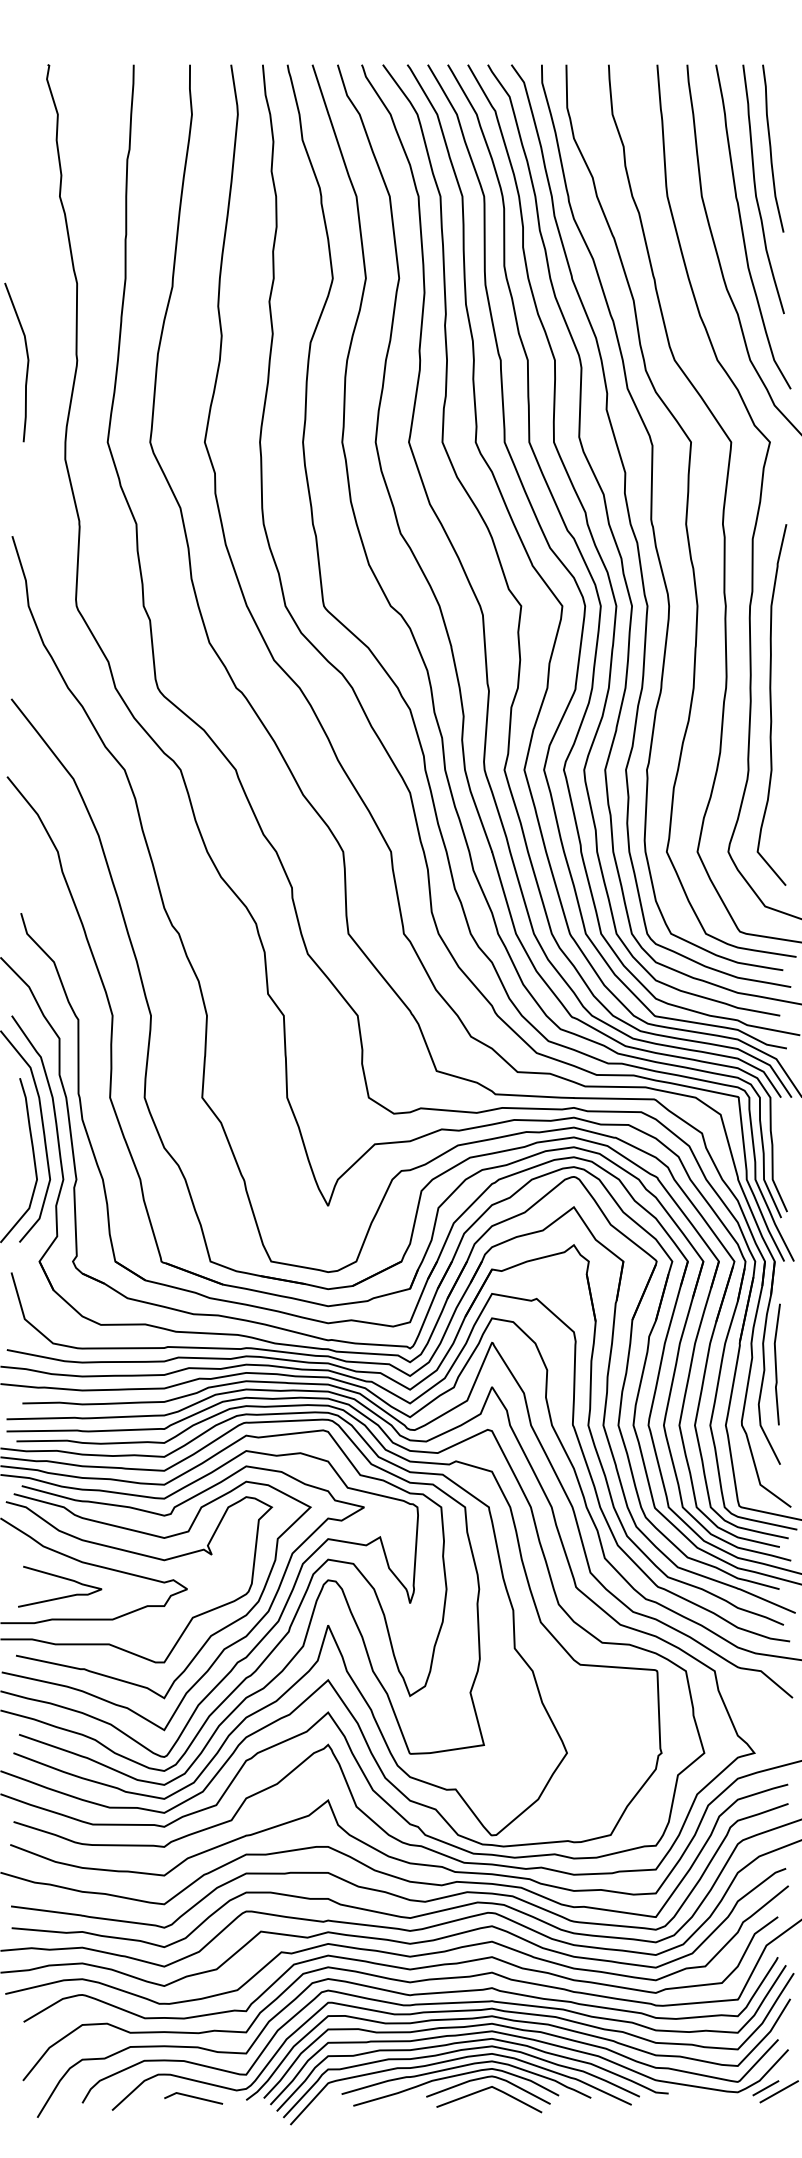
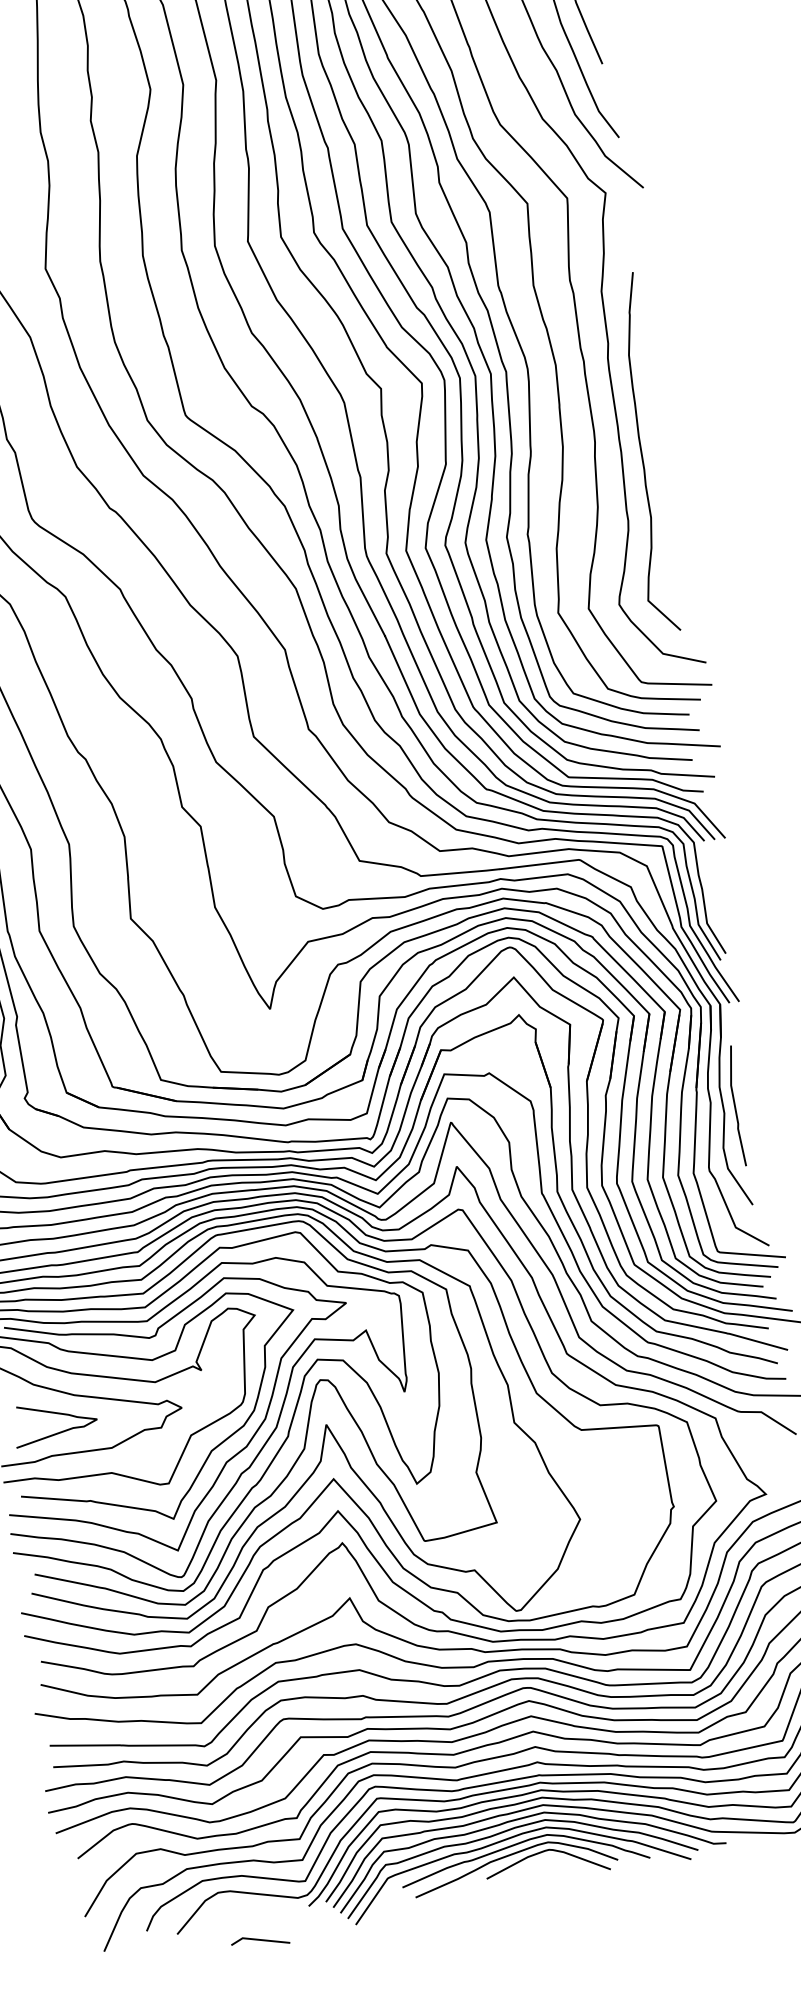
line: (485, 2090) -> (544, 1864), removed
line: (193, 2097) -> (260, 1940), moved

